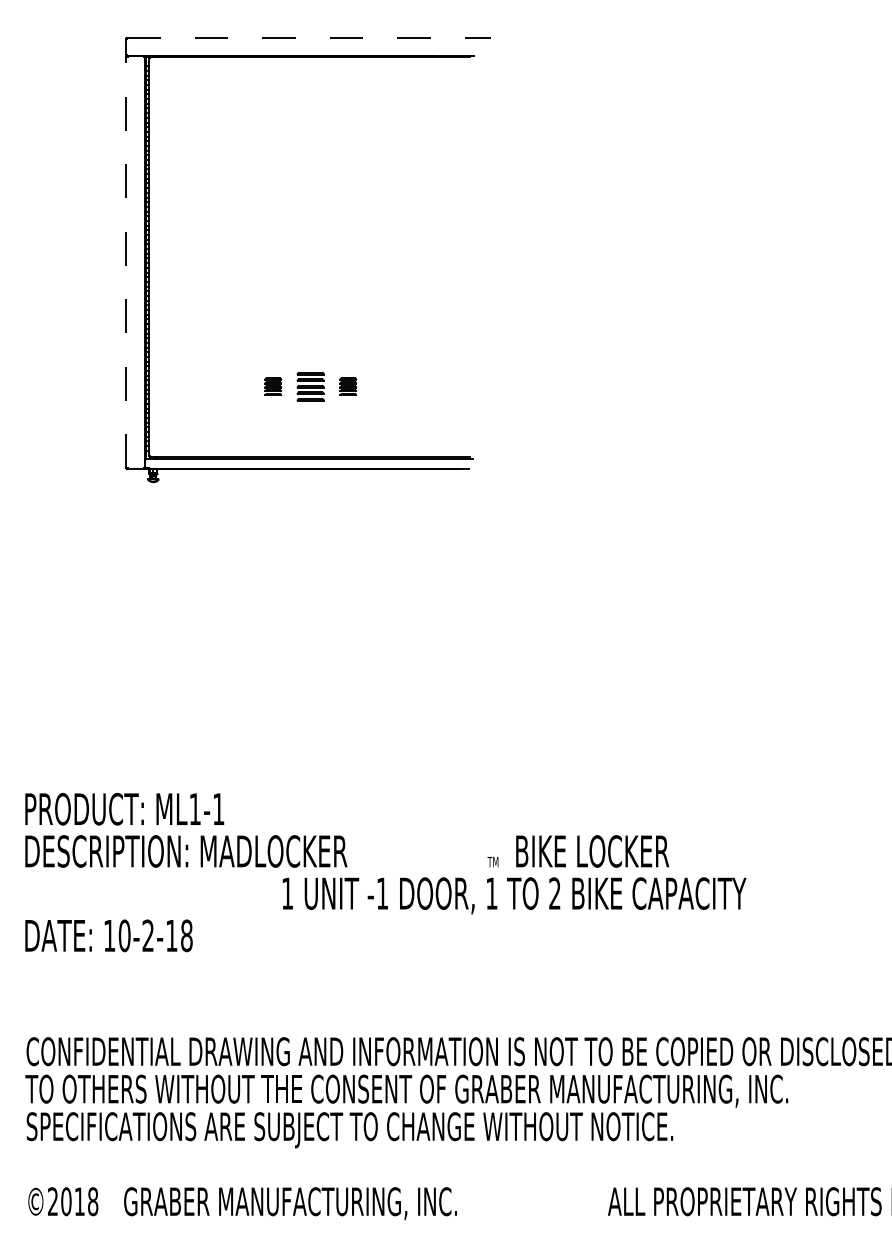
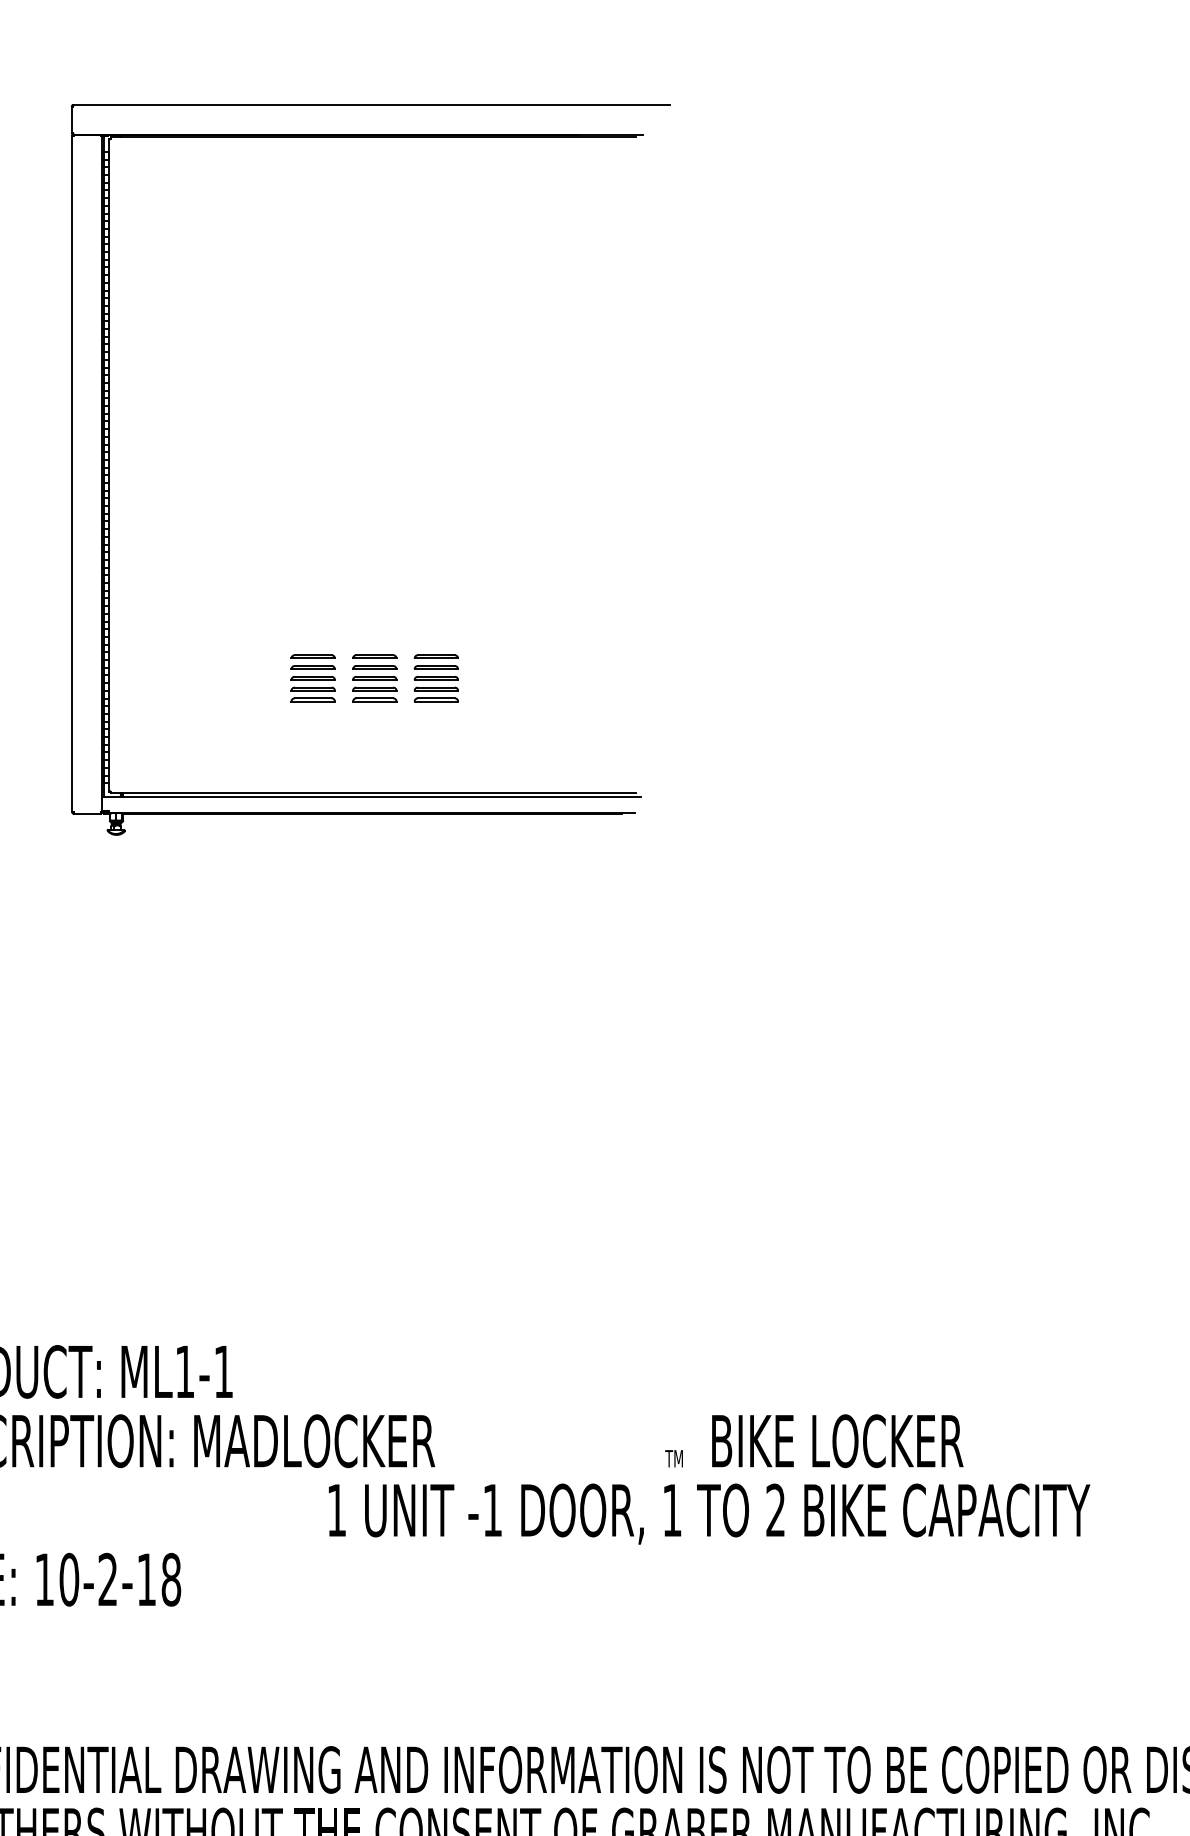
line: (308, 37) -> (371, 104), dashed -> solid
line: (126, 262) -> (72, 474), dashed -> solid
part: (273, 386) -> (313, 677), size x1.67
part: (348, 386) -> (436, 677), size x1.67

